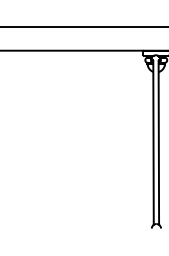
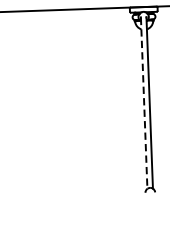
line: (153, 143) -> (144, 103), solid -> dashed

